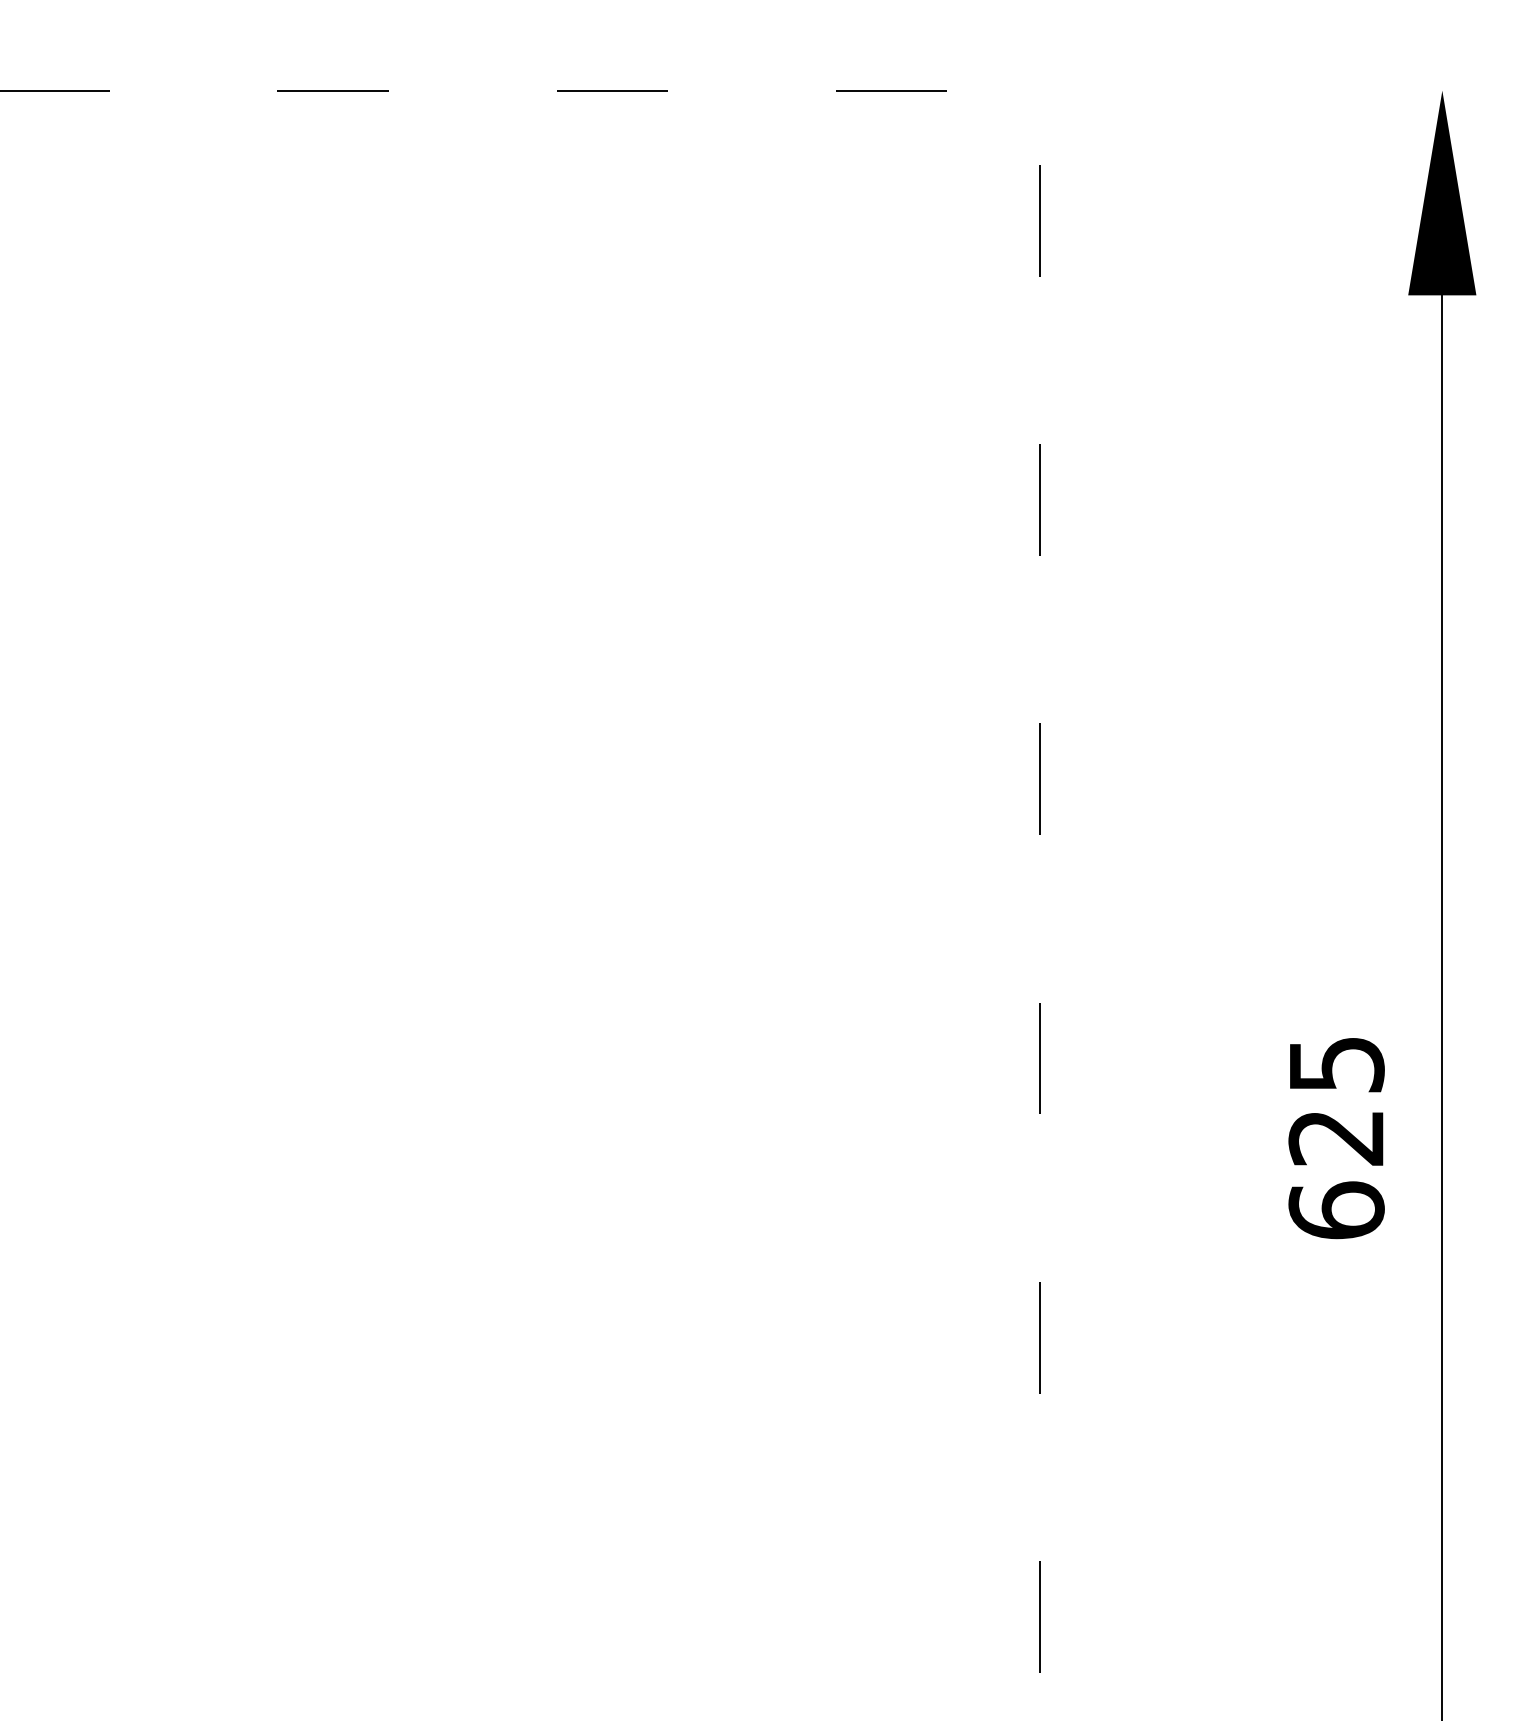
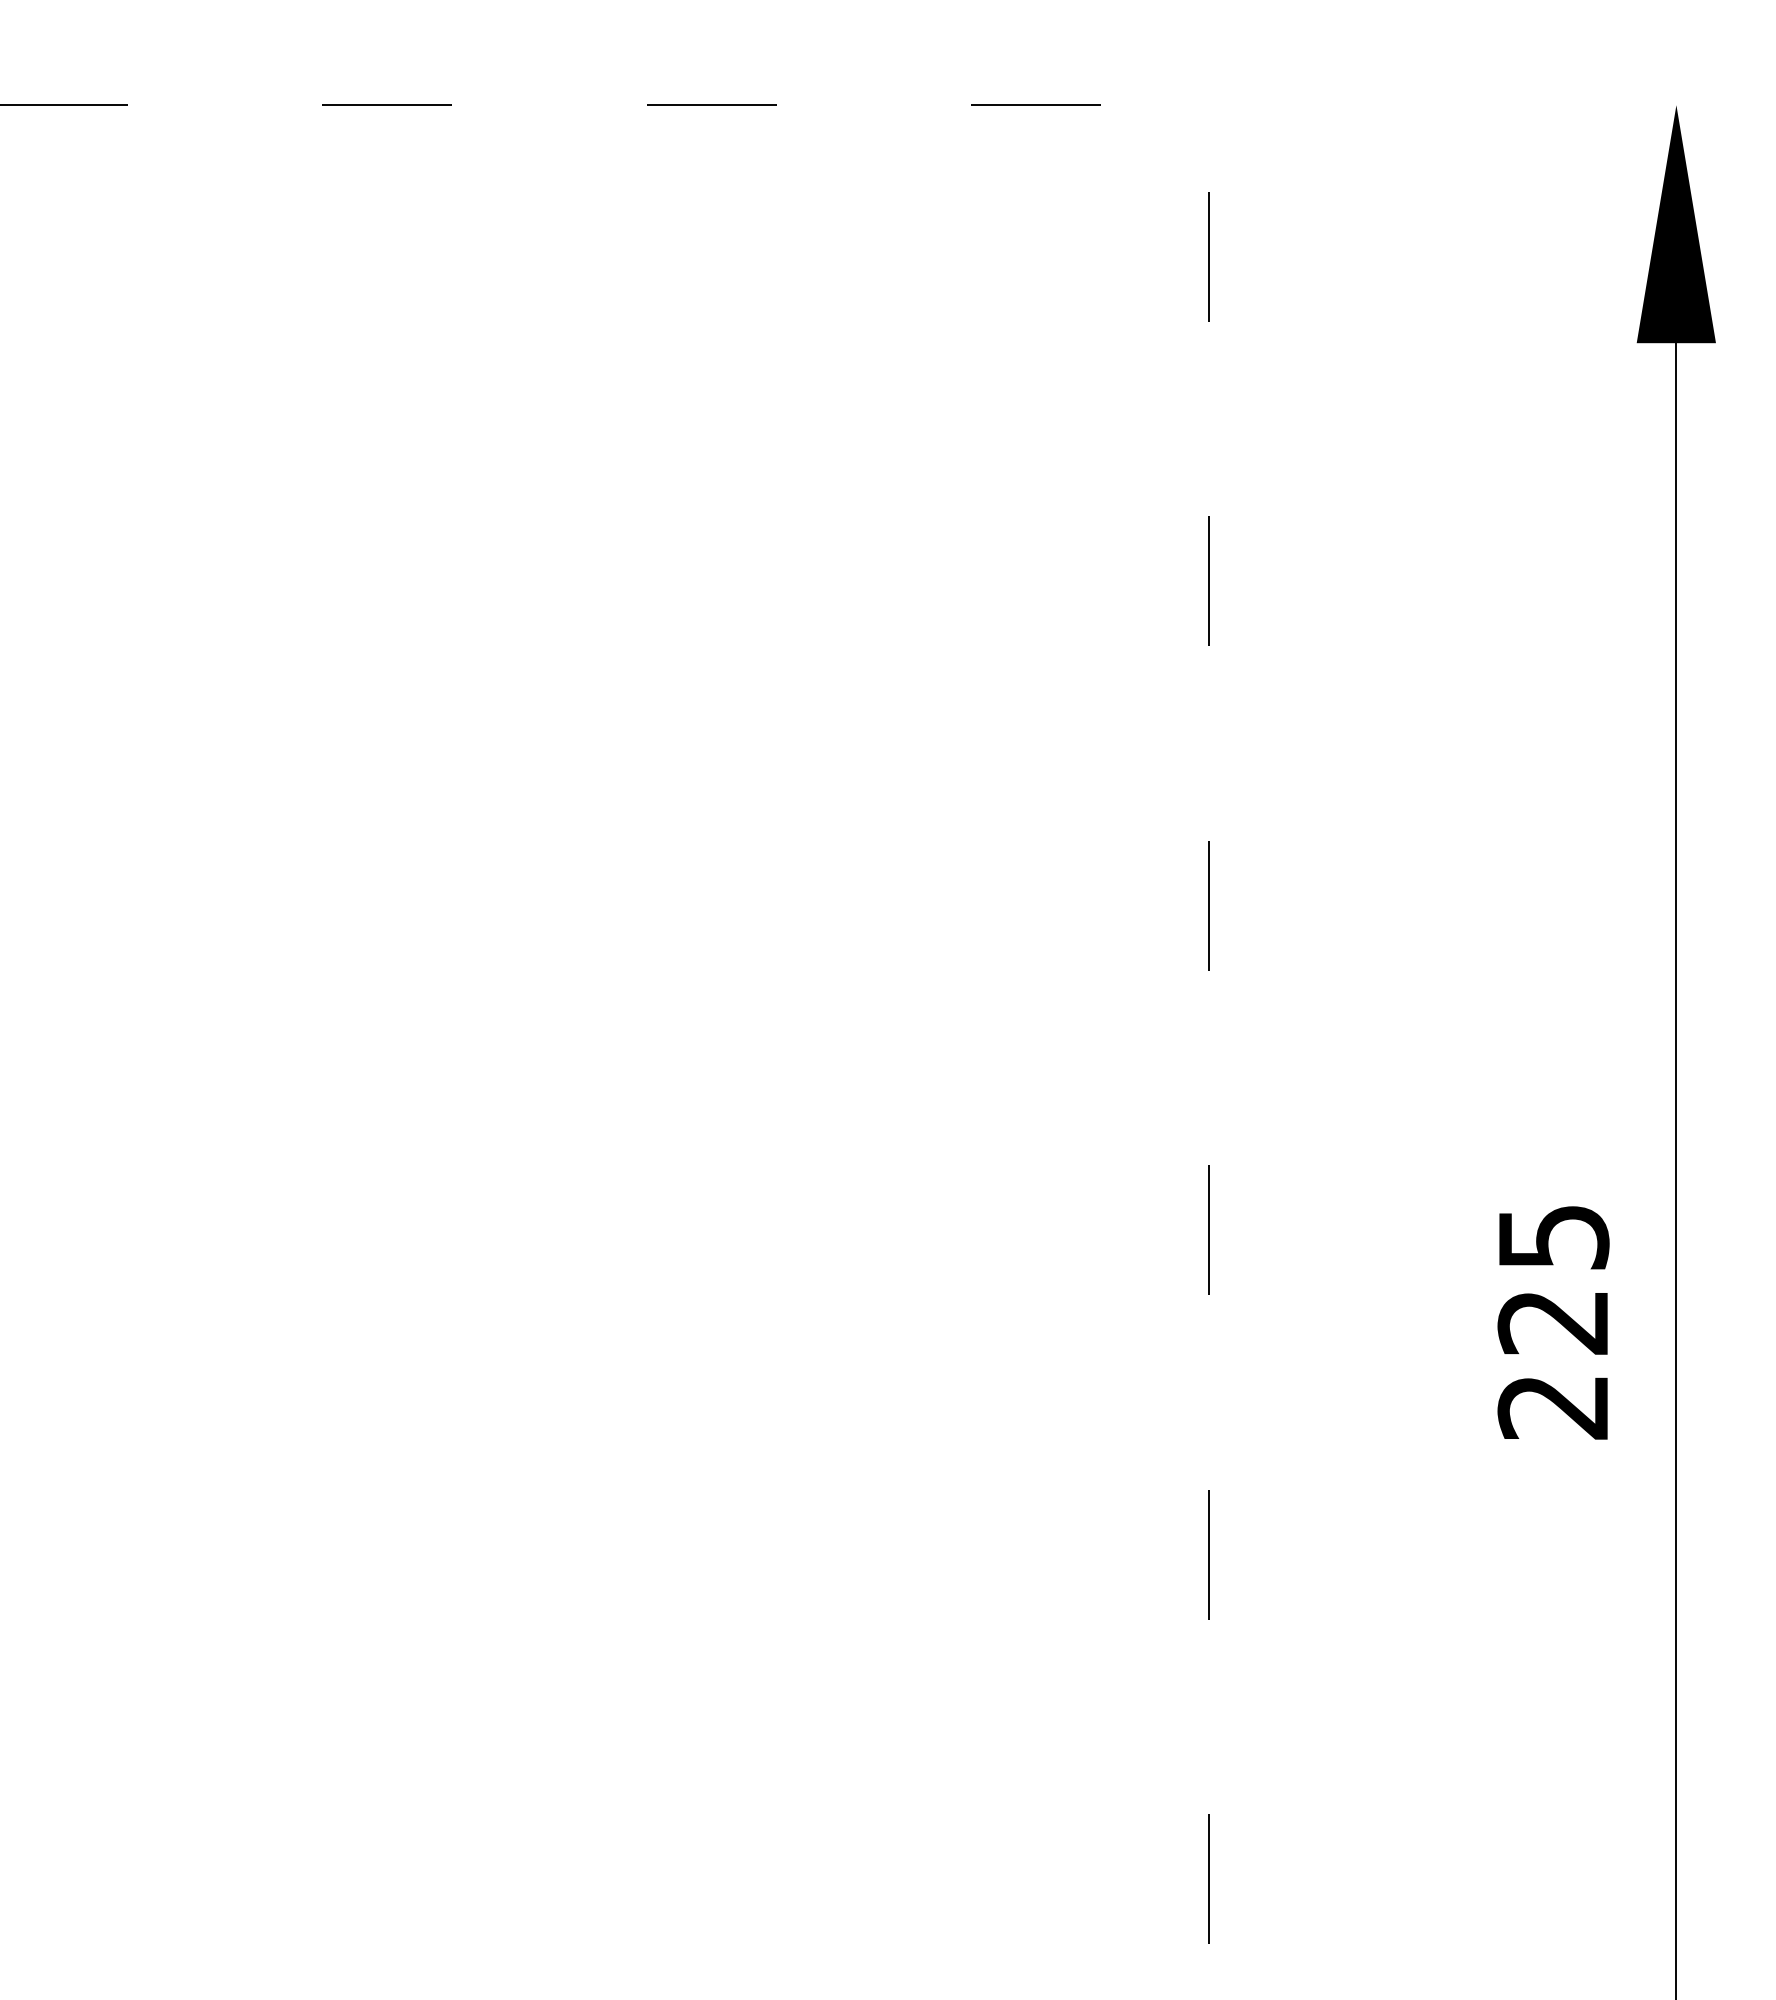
text: (1336, 1209) -> (1553, 1405), 625 -> 225

